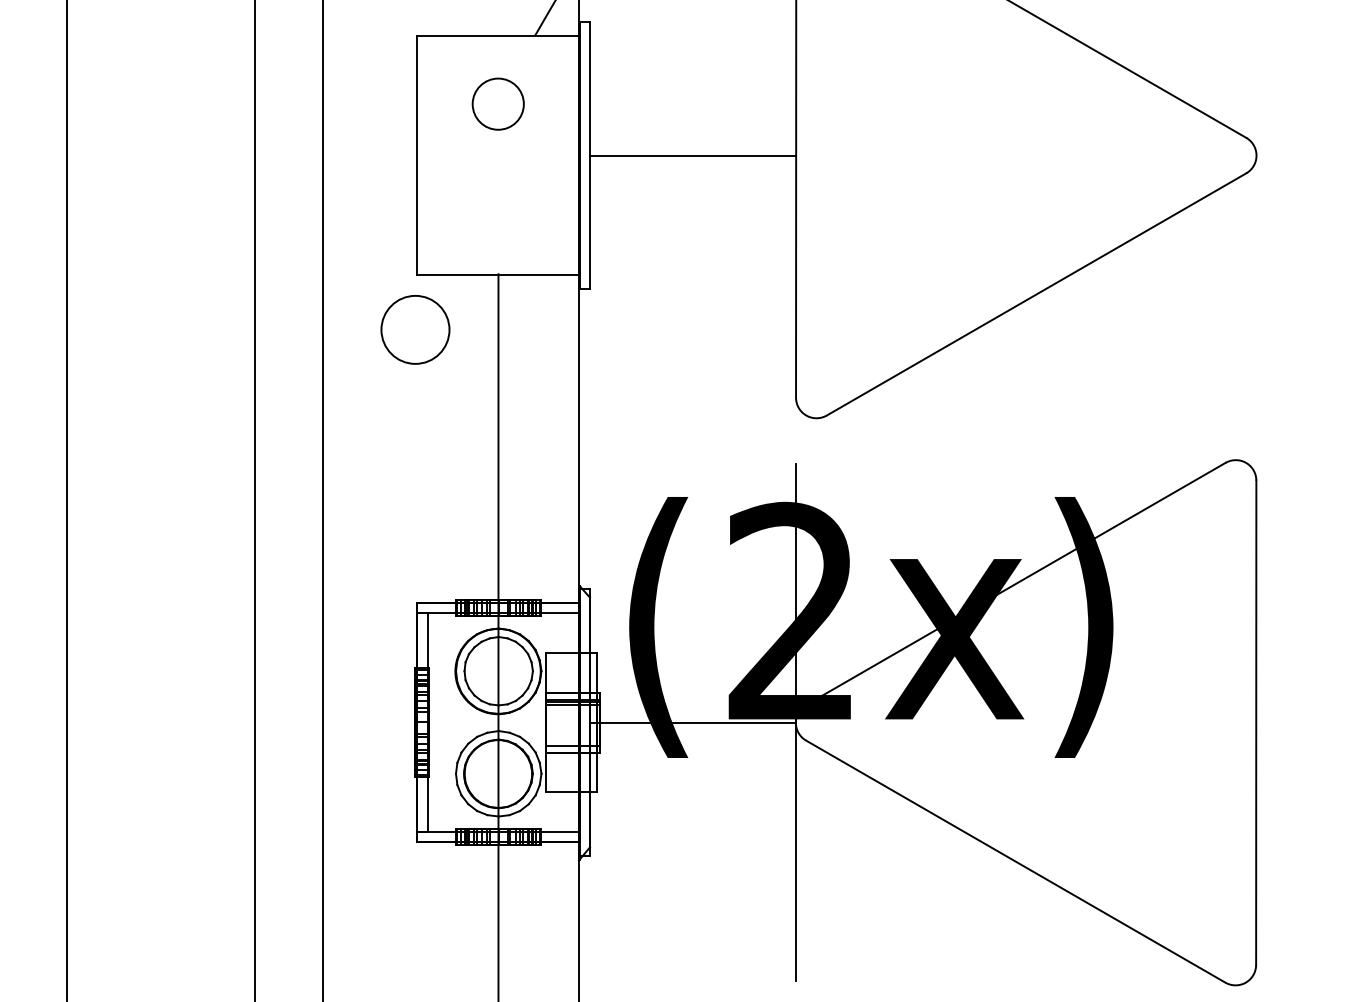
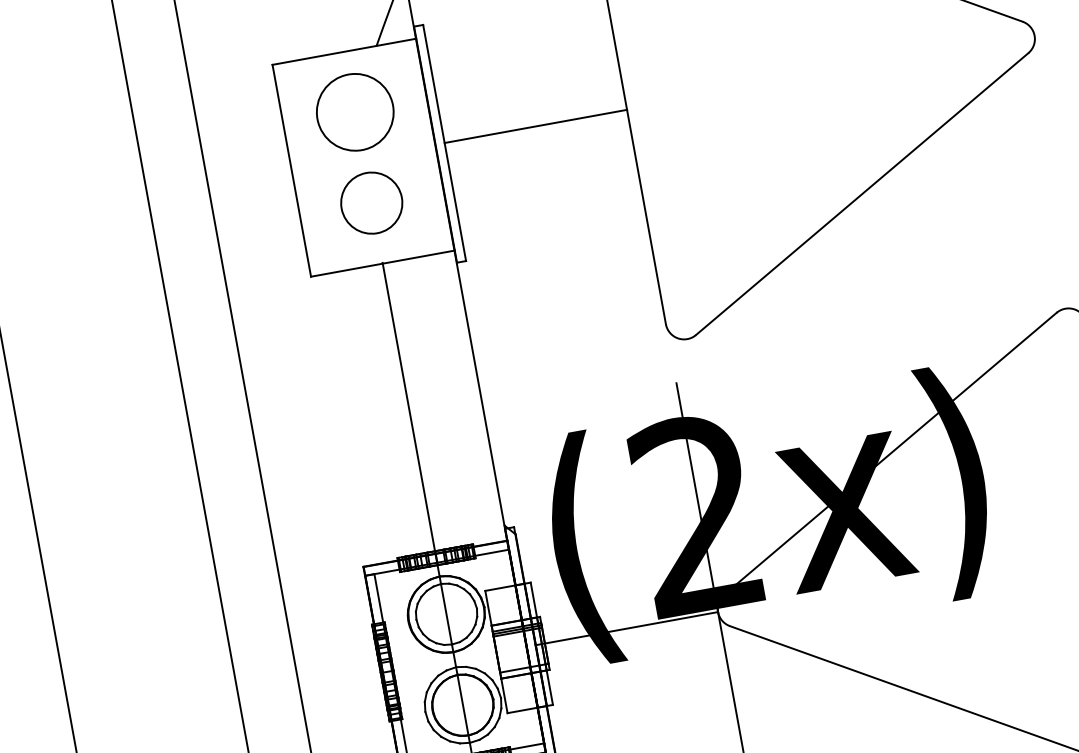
circle: (497, 103) -> (354, 111), size x1.67
circle: (415, 329) -> (371, 202), moved

